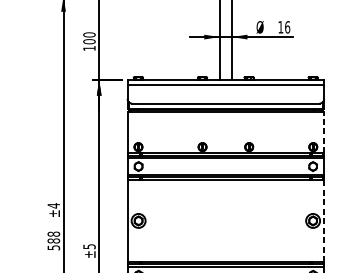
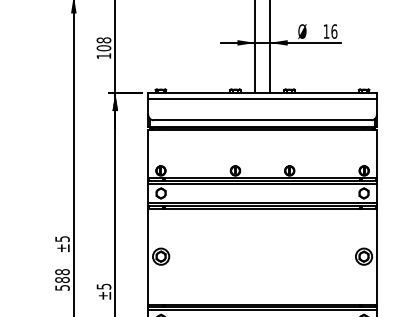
text: (89, 35) -> (103, 40), 100 -> 108
line: (323, 133) -> (376, 154), dashed -> solid
text: (53, 205) -> (62, 238), ±4 -> ±5
line: (323, 220) -> (376, 256), dashed -> solid

